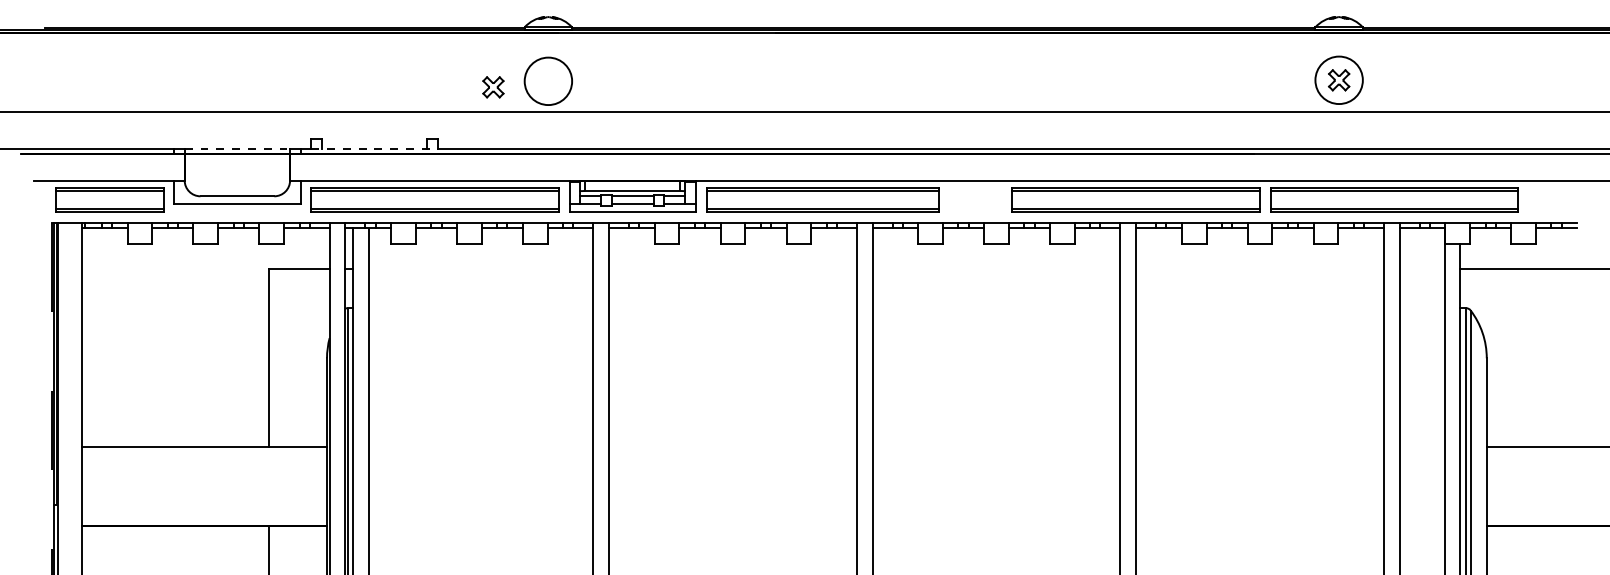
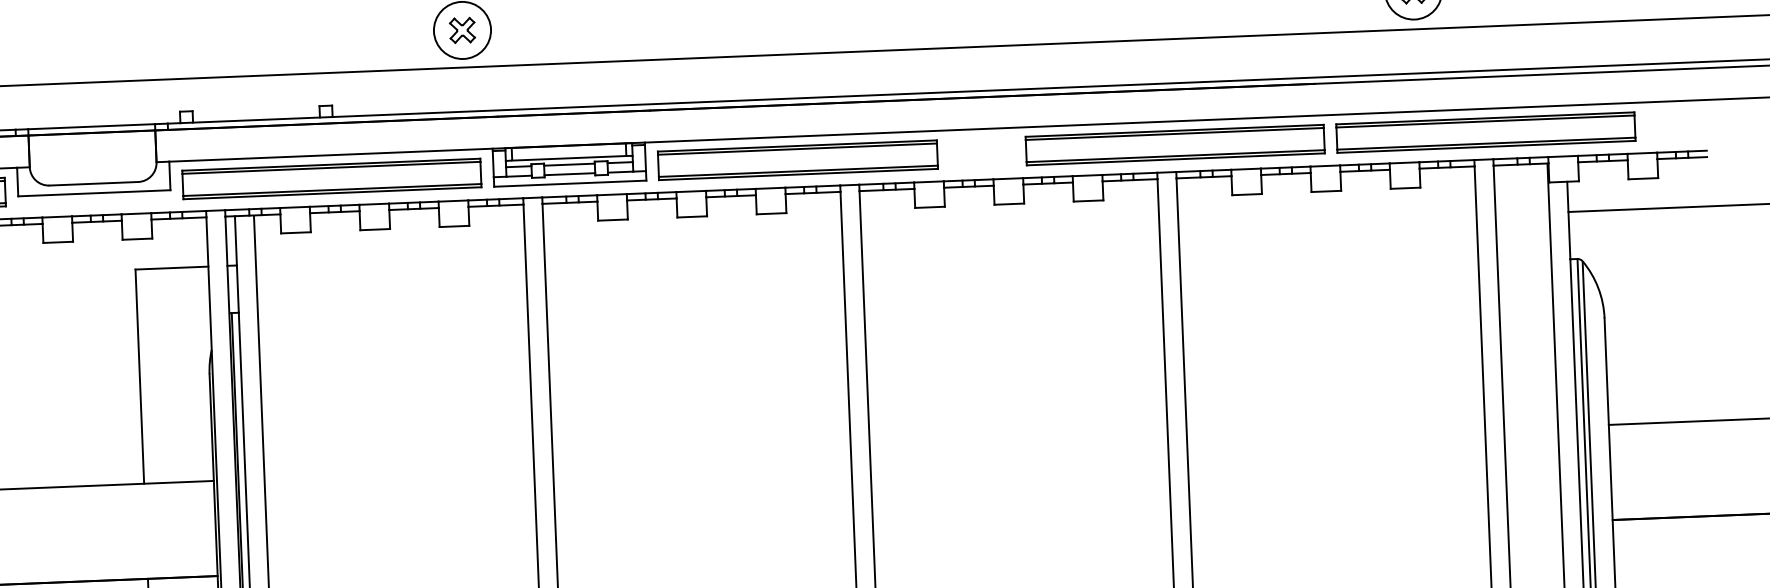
part: (493, 87) -> (462, 30), moved
line: (237, 148) -> (91, 126), dashed -> solid
line: (374, 148) -> (256, 119), dashed -> solid

